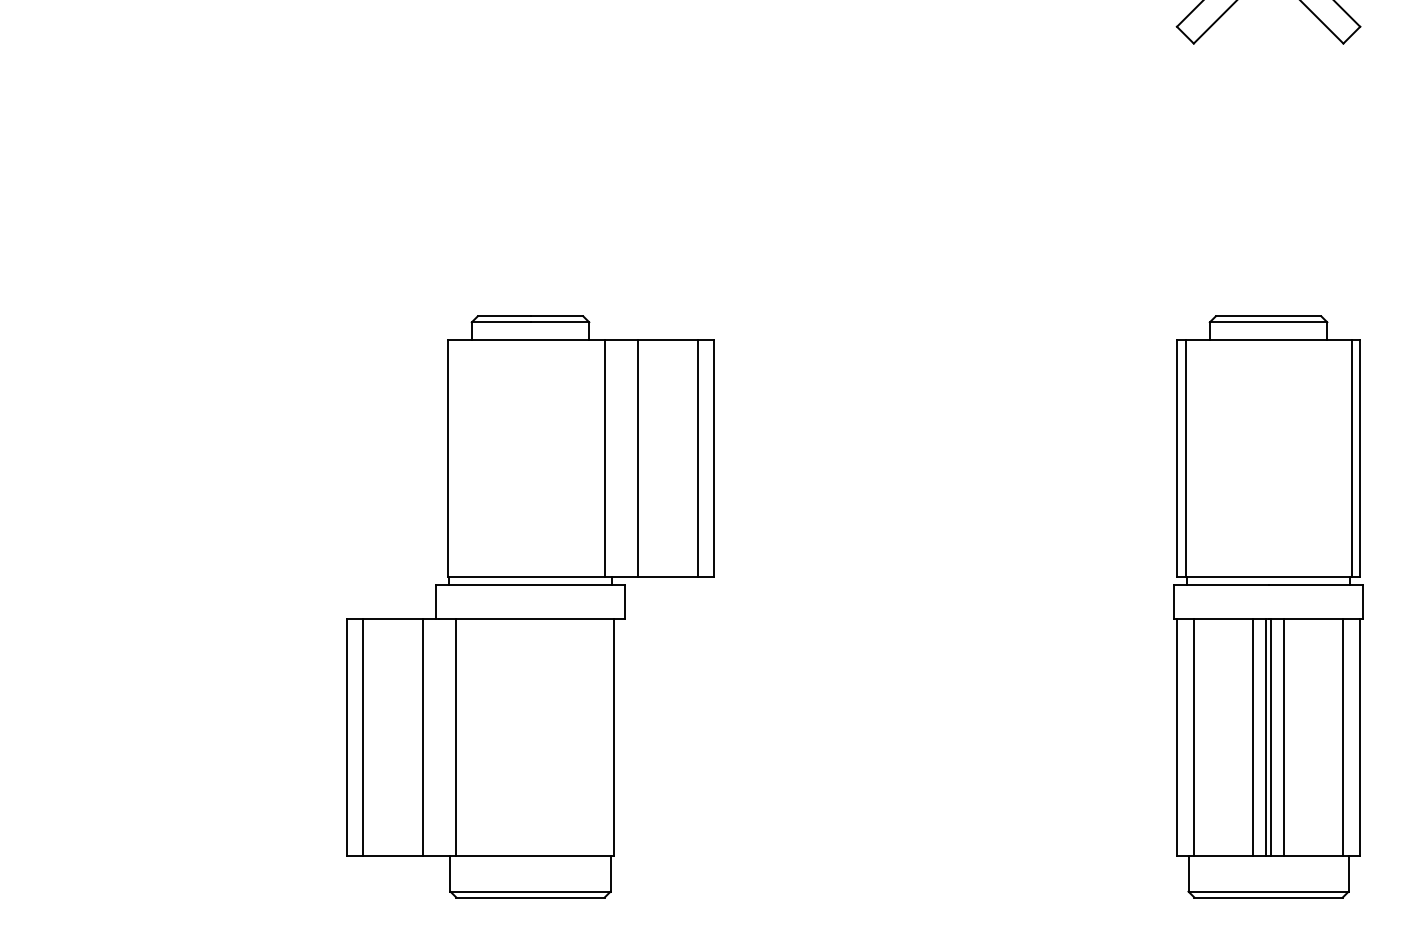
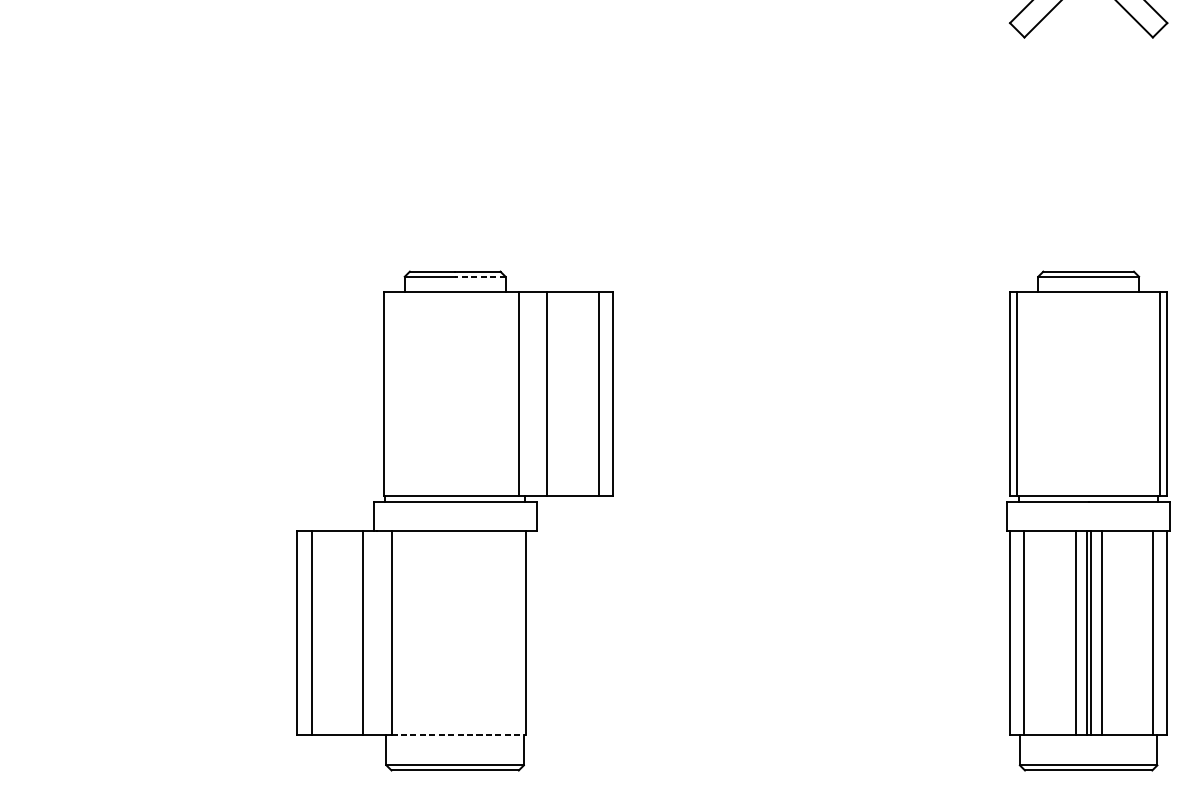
line: (559, 322) -> (480, 276), solid -> dashed
line: (534, 856) -> (458, 735), solid -> dashed

